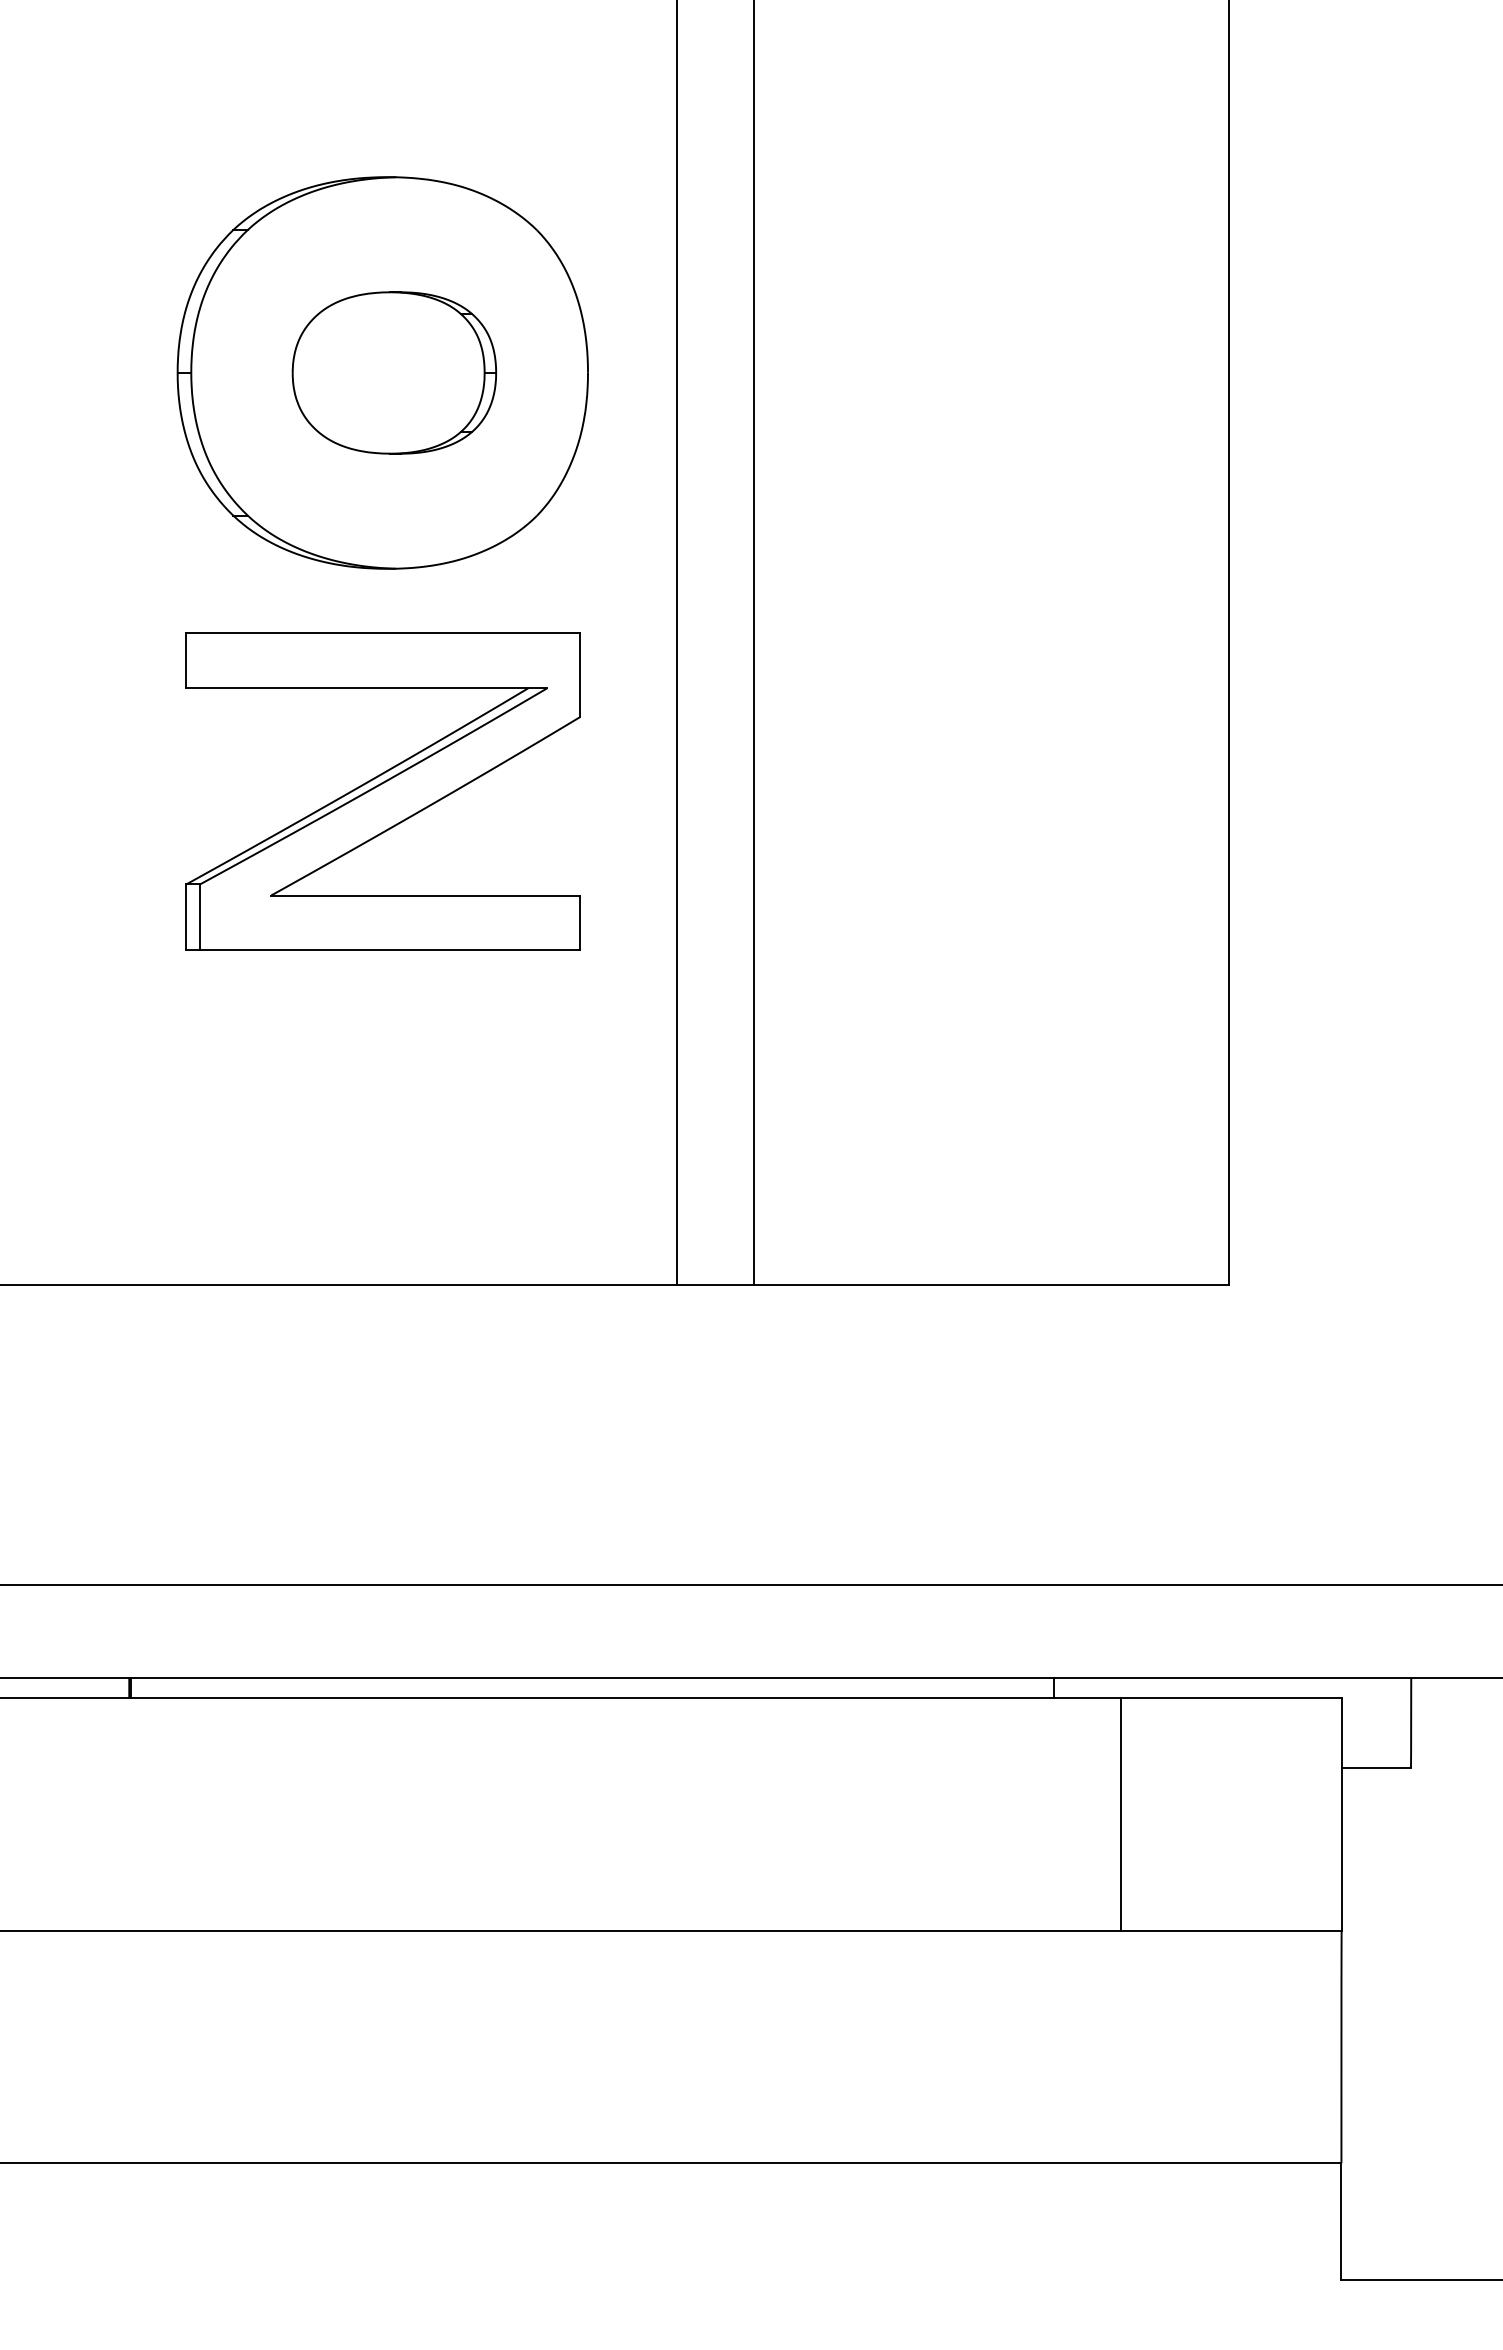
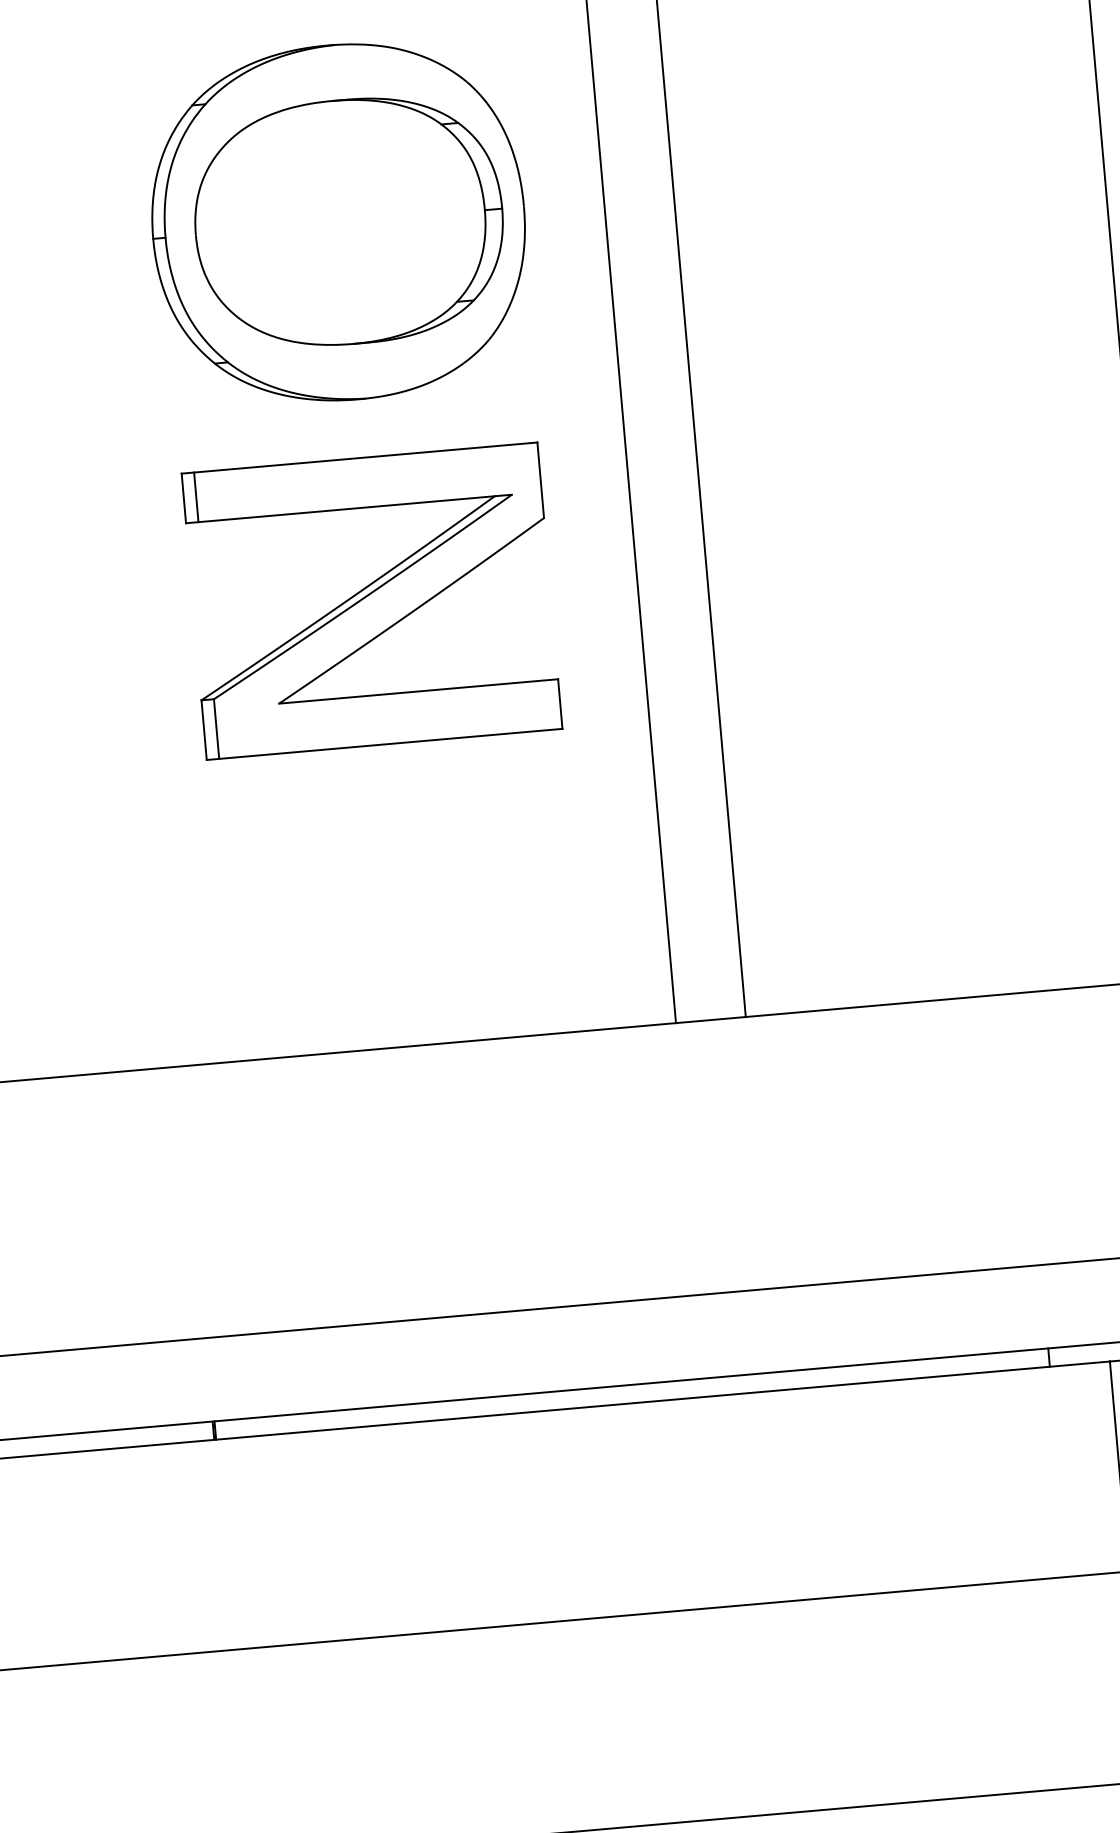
part: (394, 372) -> (349, 221), size x1.67
line: (200, 660) -> (196, 496), added

